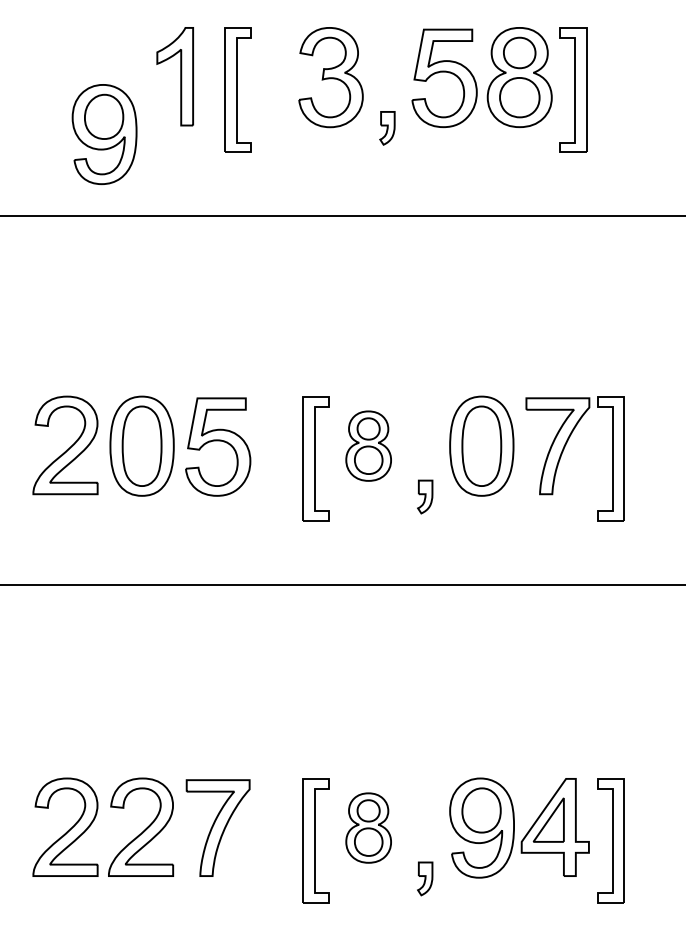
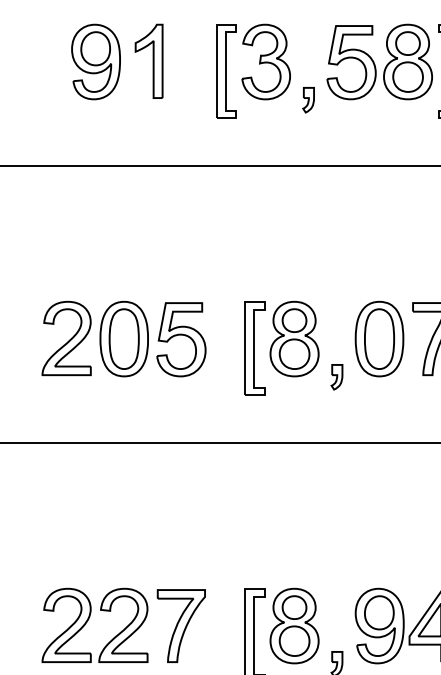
part: (237, 89) -> (225, 71), moved
part: (104, 134) -> (95, 62), moved
part: (368, 445) -> (294, 338), size x1.43
part: (368, 827) -> (294, 625), size x1.43

